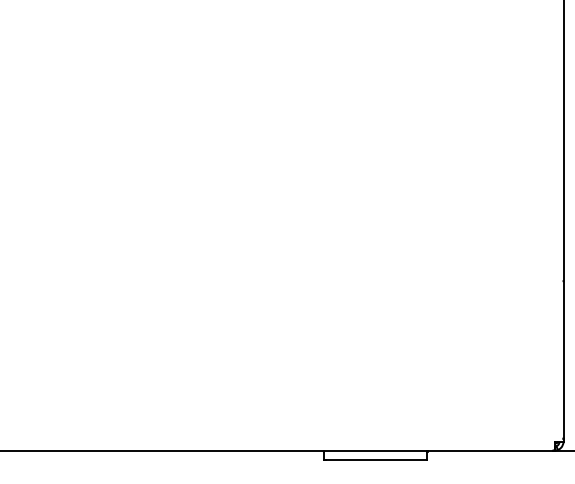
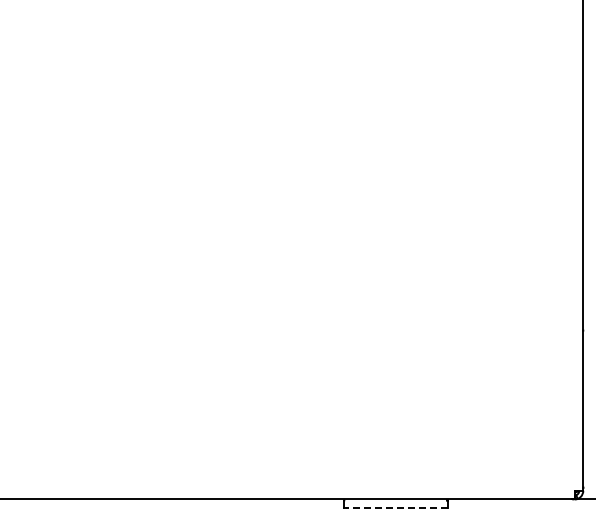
line: (377, 459) -> (397, 508), solid -> dashed

